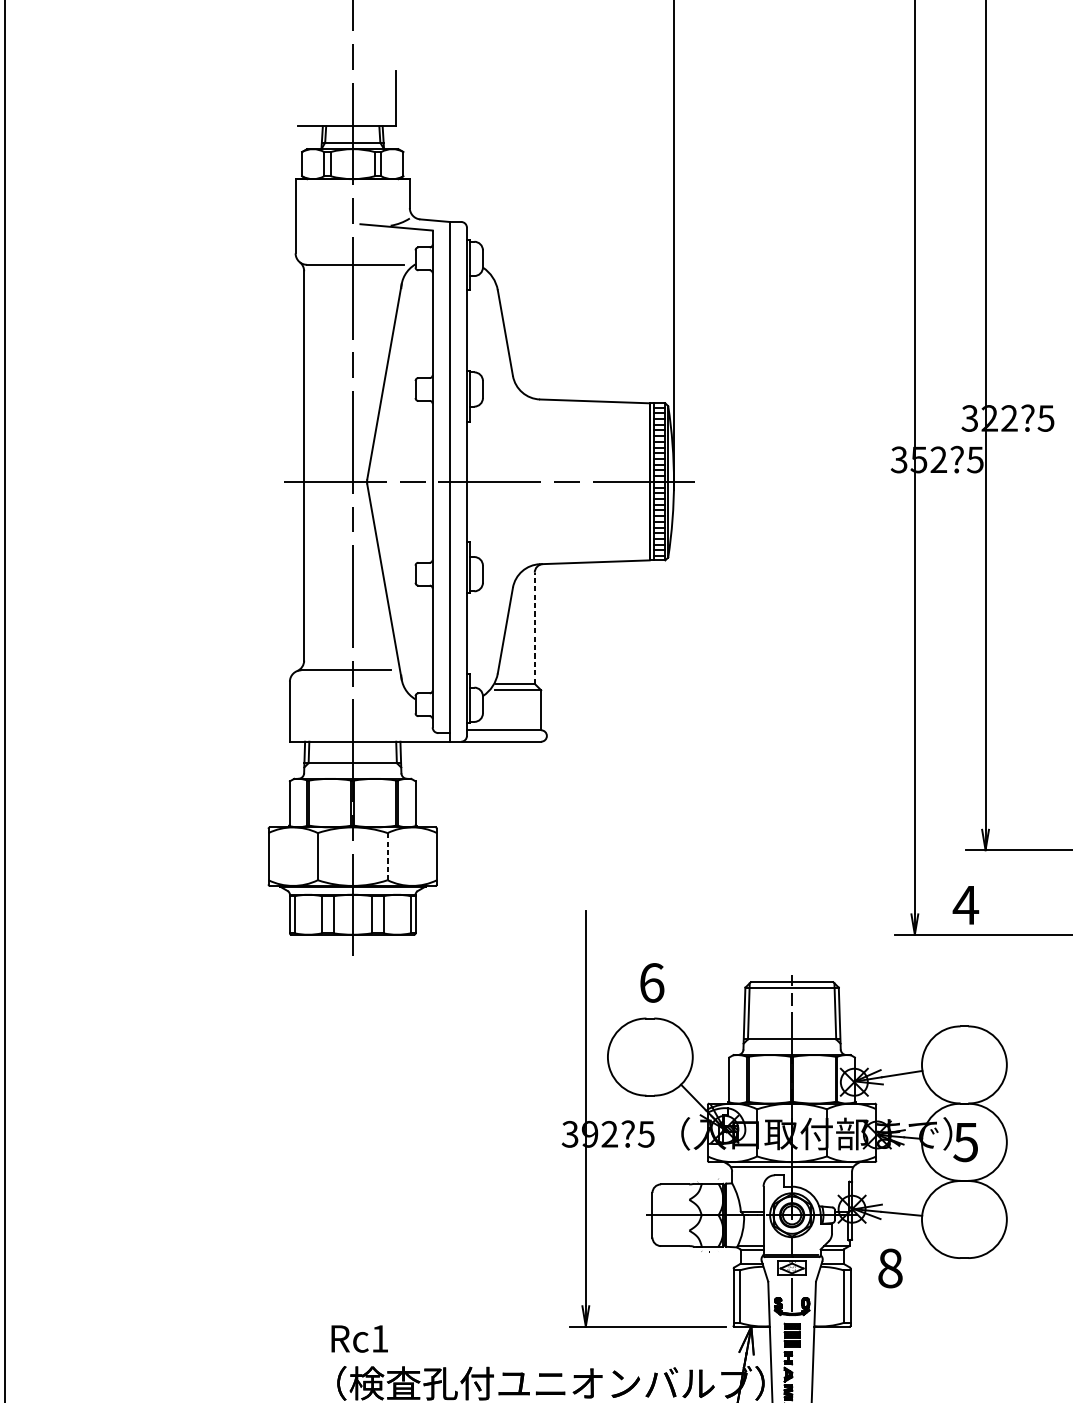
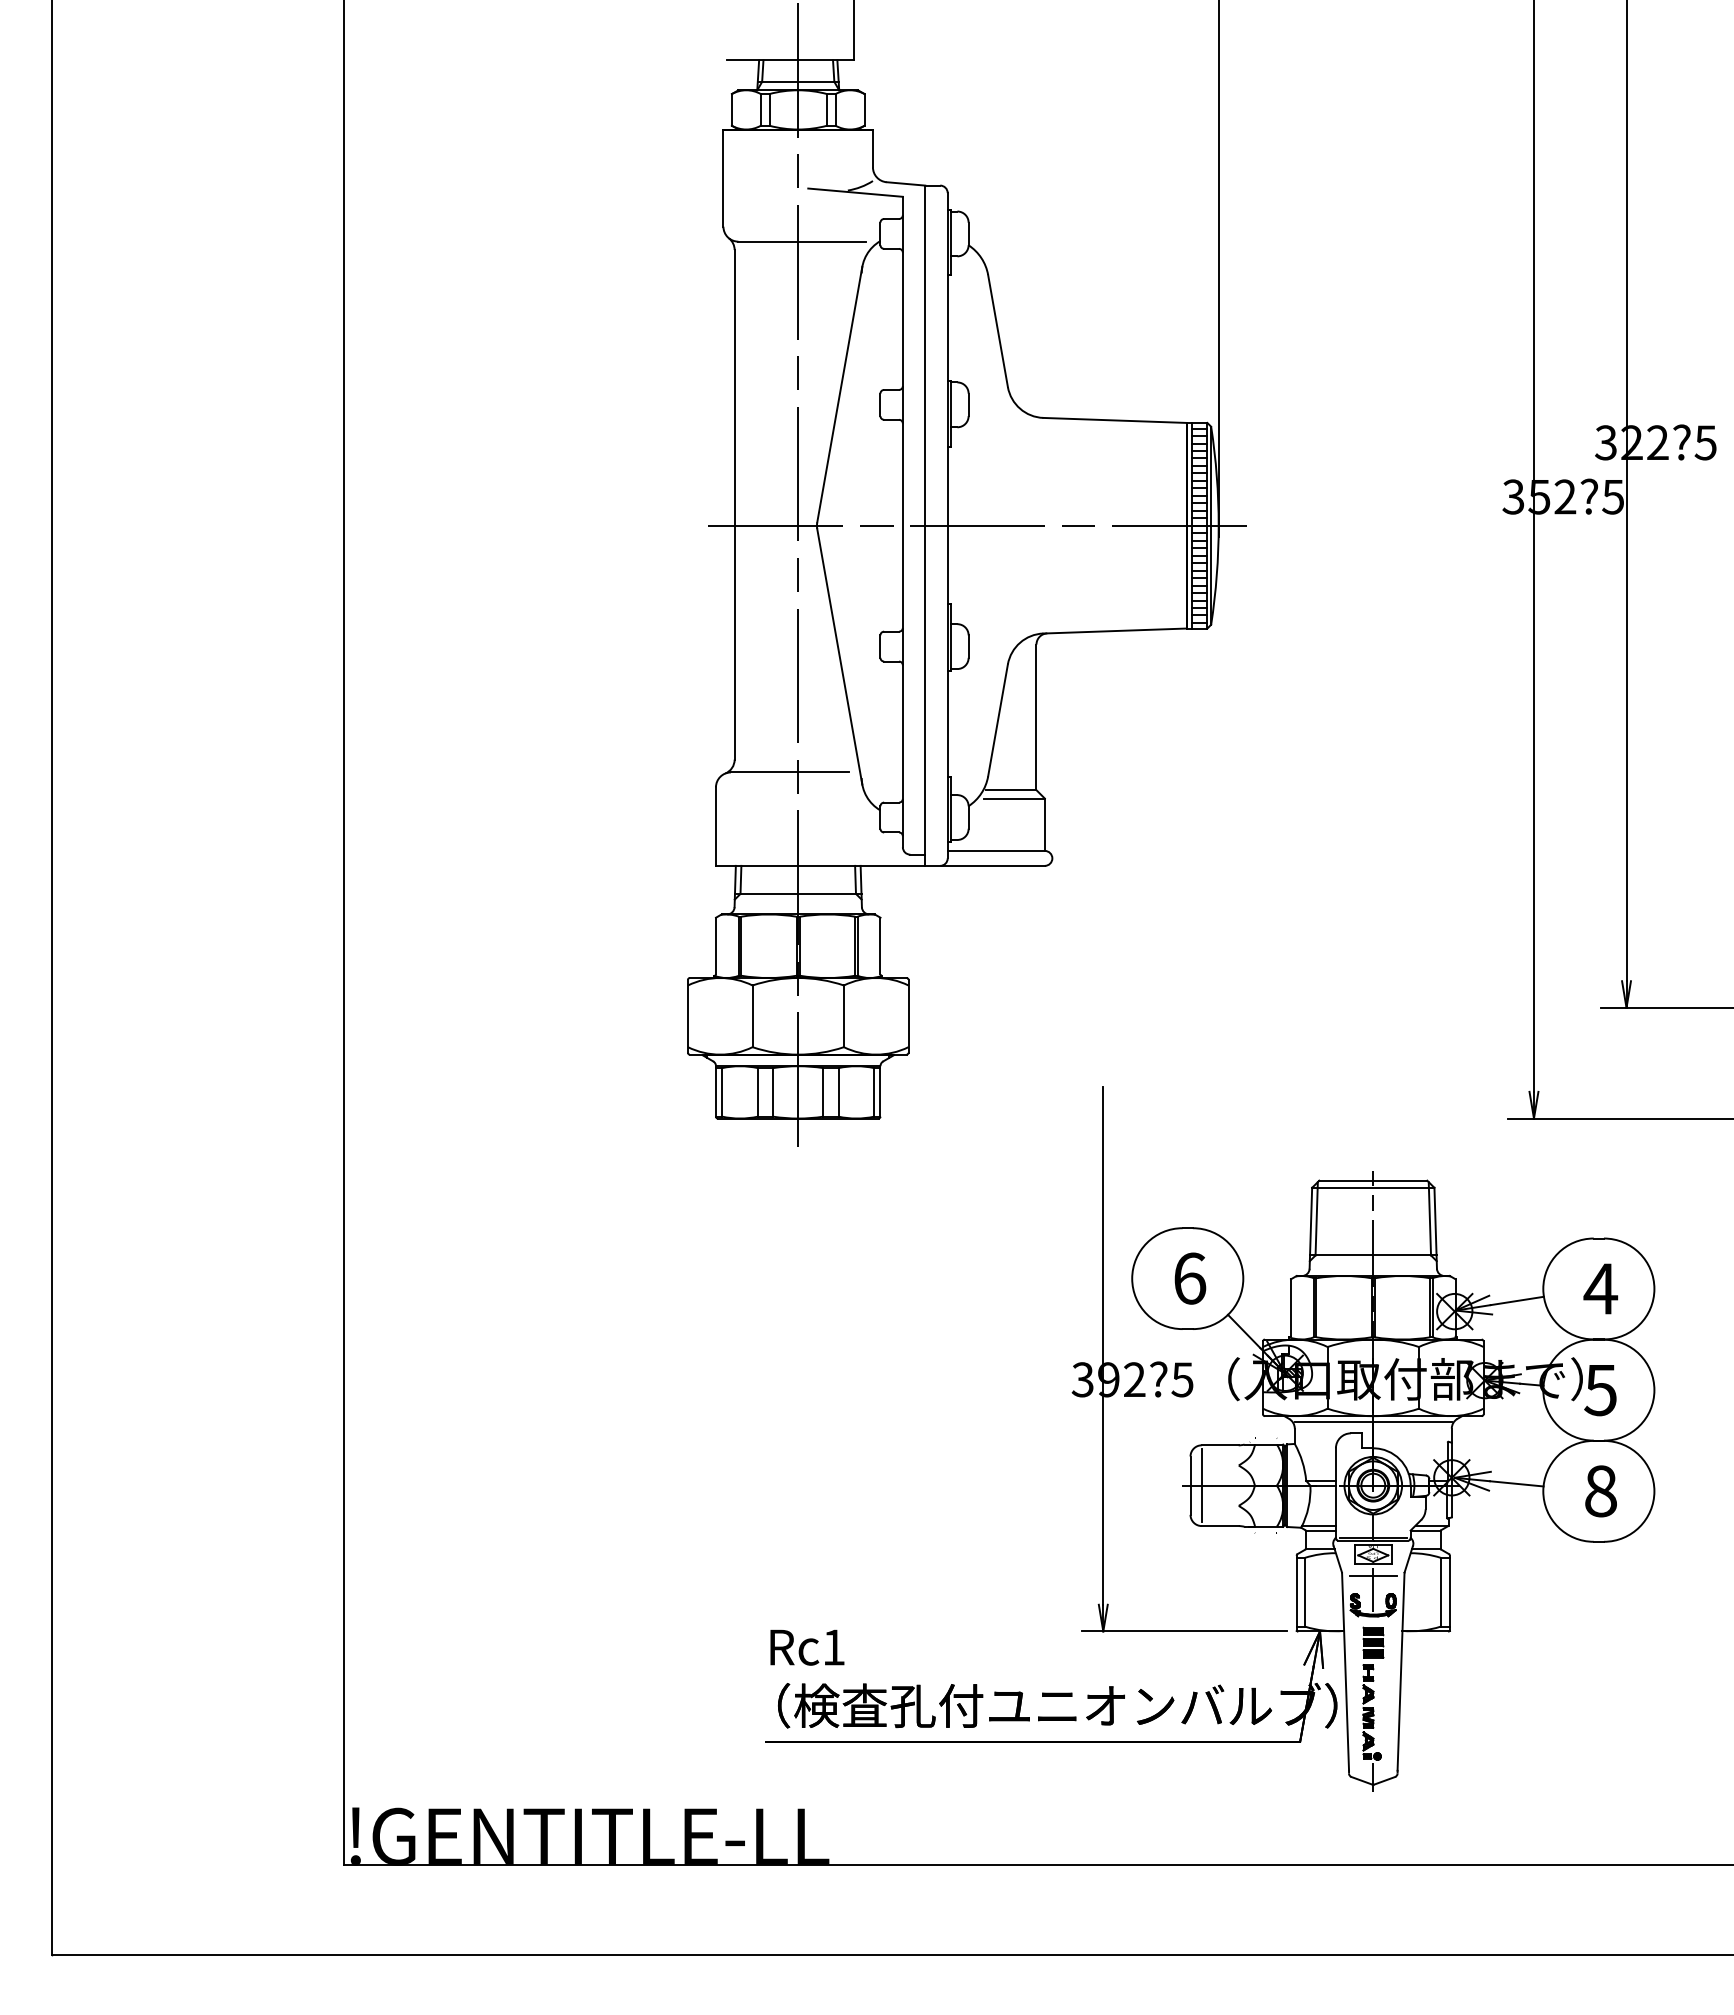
line: (534, 628) -> (1036, 717), dashed -> solid
line: (387, 856) -> (843, 1016), dashed -> solid
text: (965, 904) -> (1600, 1288), moved
text: (652, 982) -> (1190, 1278), moved
line: (660, 1215) -> (1201, 1485), added
text: (890, 1268) -> (1600, 1491), moved
line: (791, 1283) -> (1372, 1575), added

